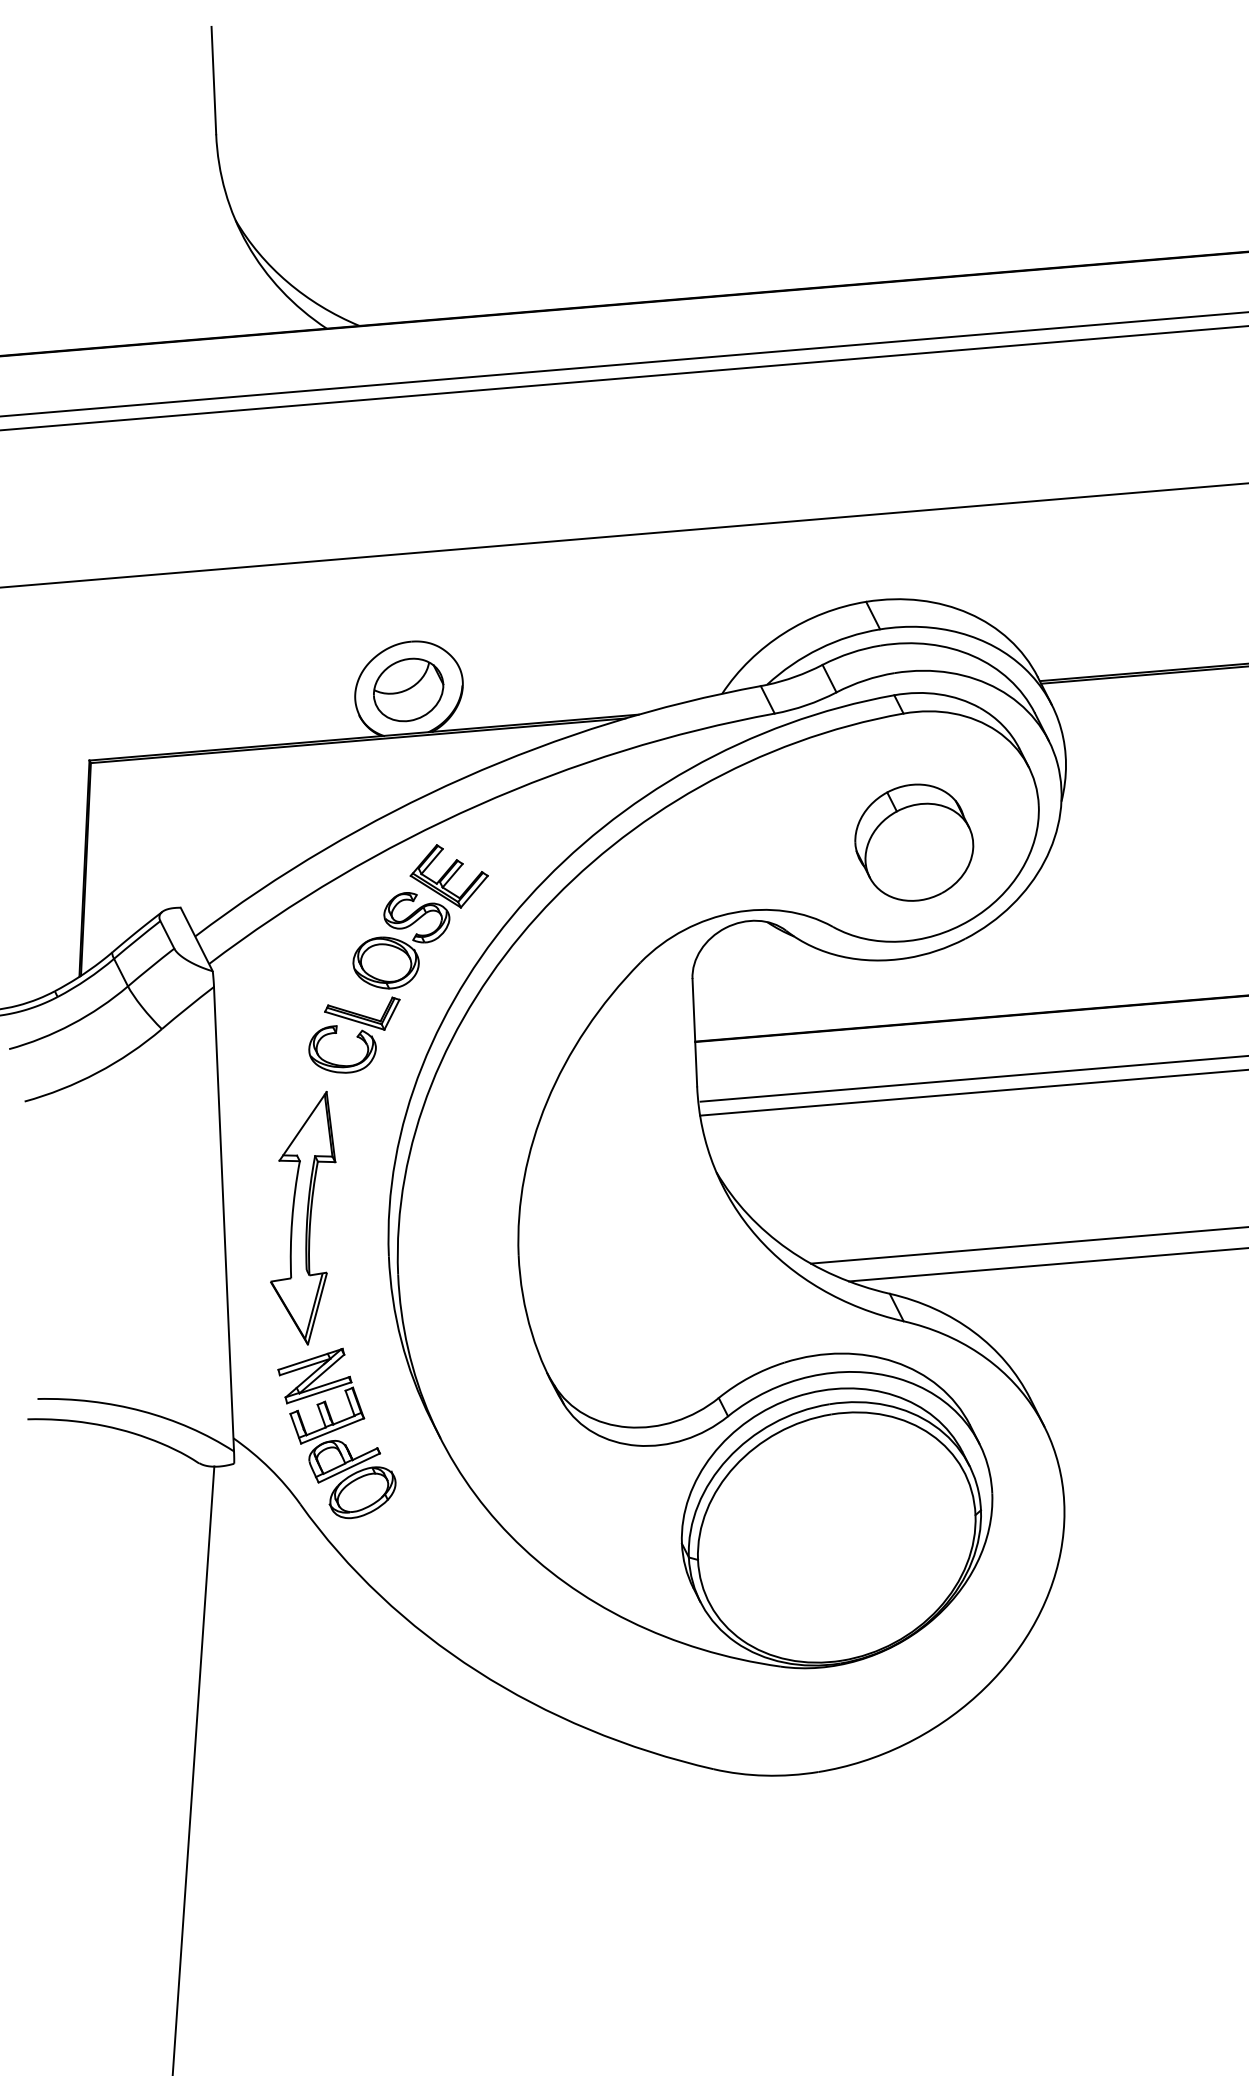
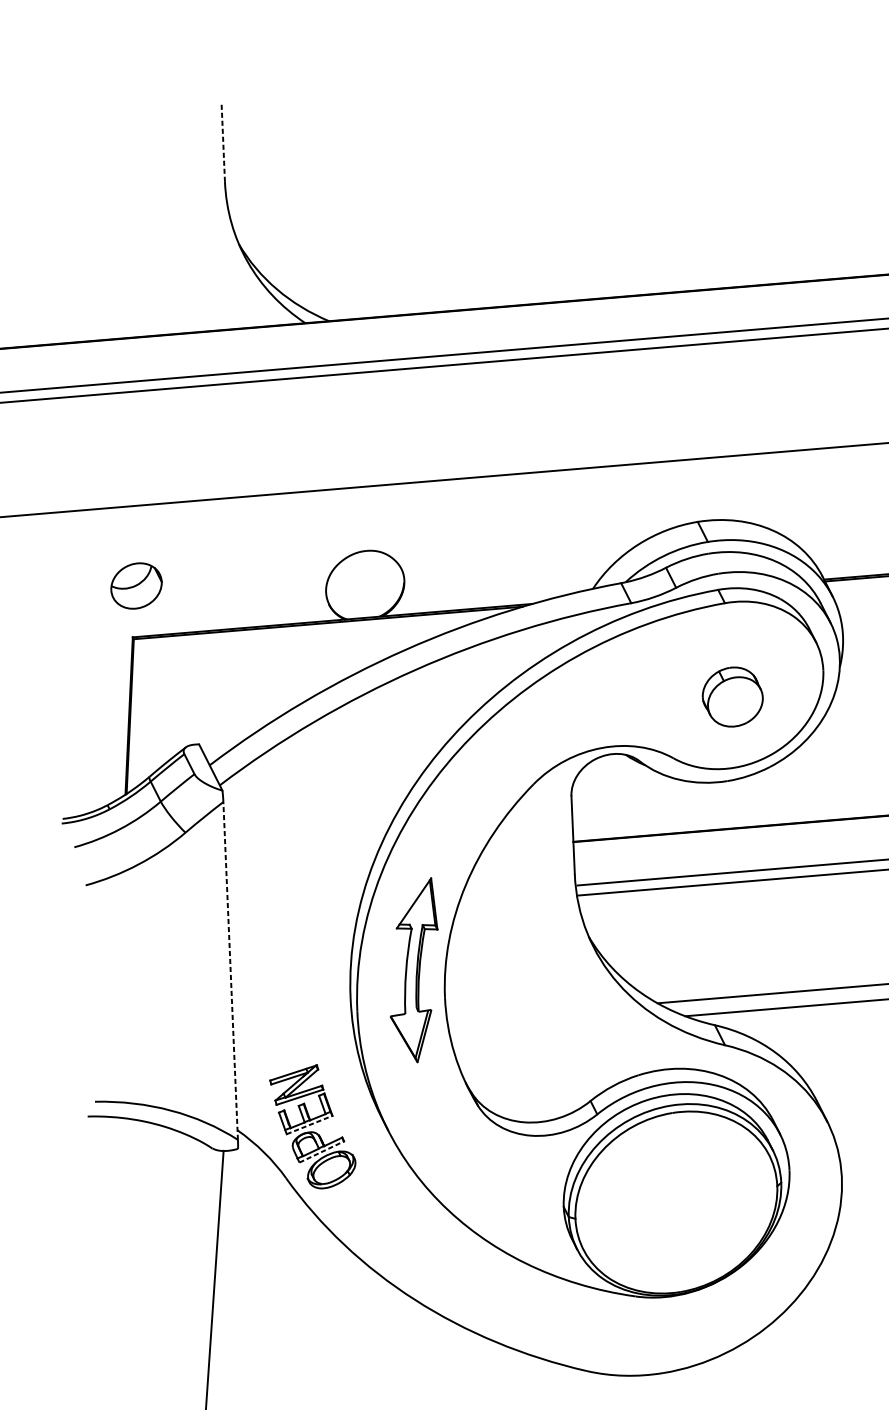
line: (213, 80) -> (223, 142), solid -> dashed
part: (408, 689) -> (136, 585), moved
part: (914, 842) -> (732, 696), size x0.7
part: (398, 958) -> (357, 781), removed
line: (224, 1218) -> (231, 970), solid -> dashed
part: (303, 1218) -> (414, 970), moved
line: (332, 1431) -> (309, 1125), solid -> dashed
line: (349, 1468) -> (321, 1152), solid -> dashed

